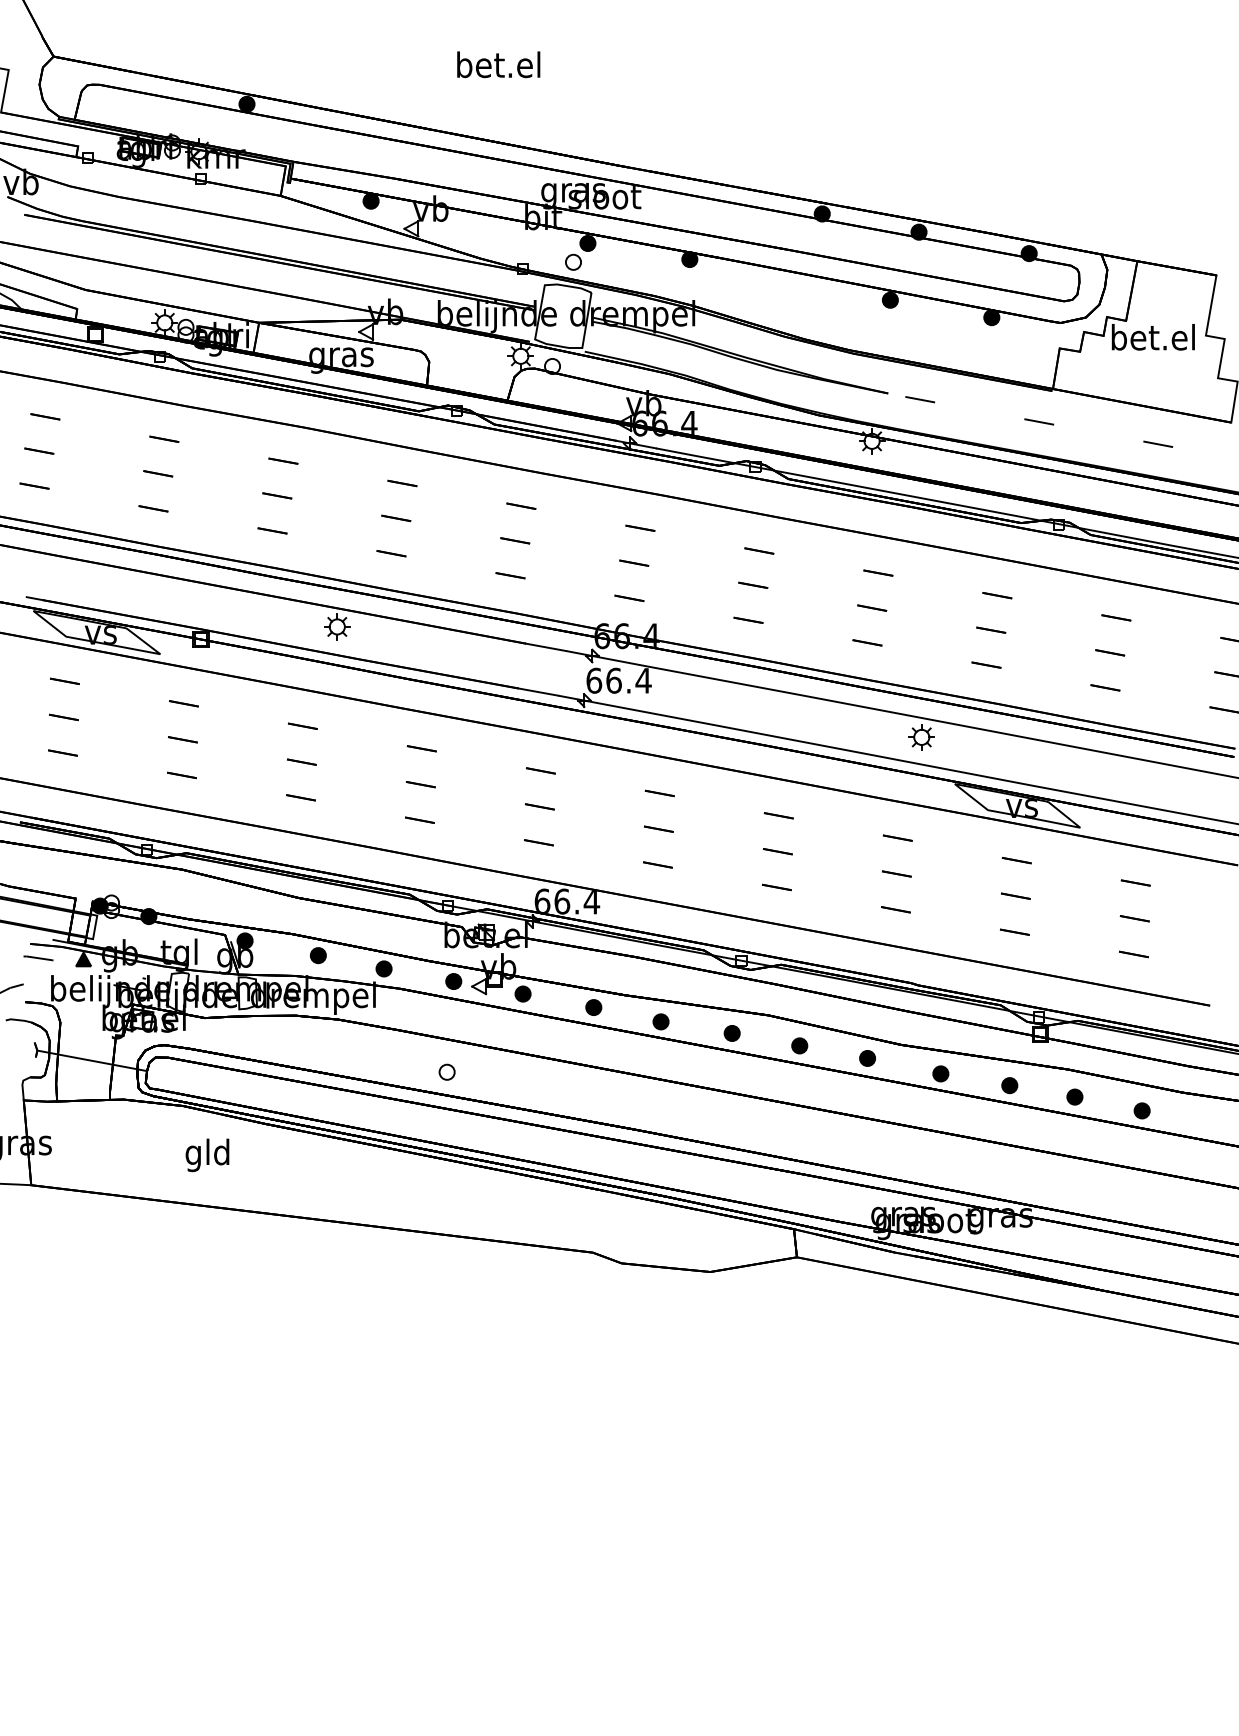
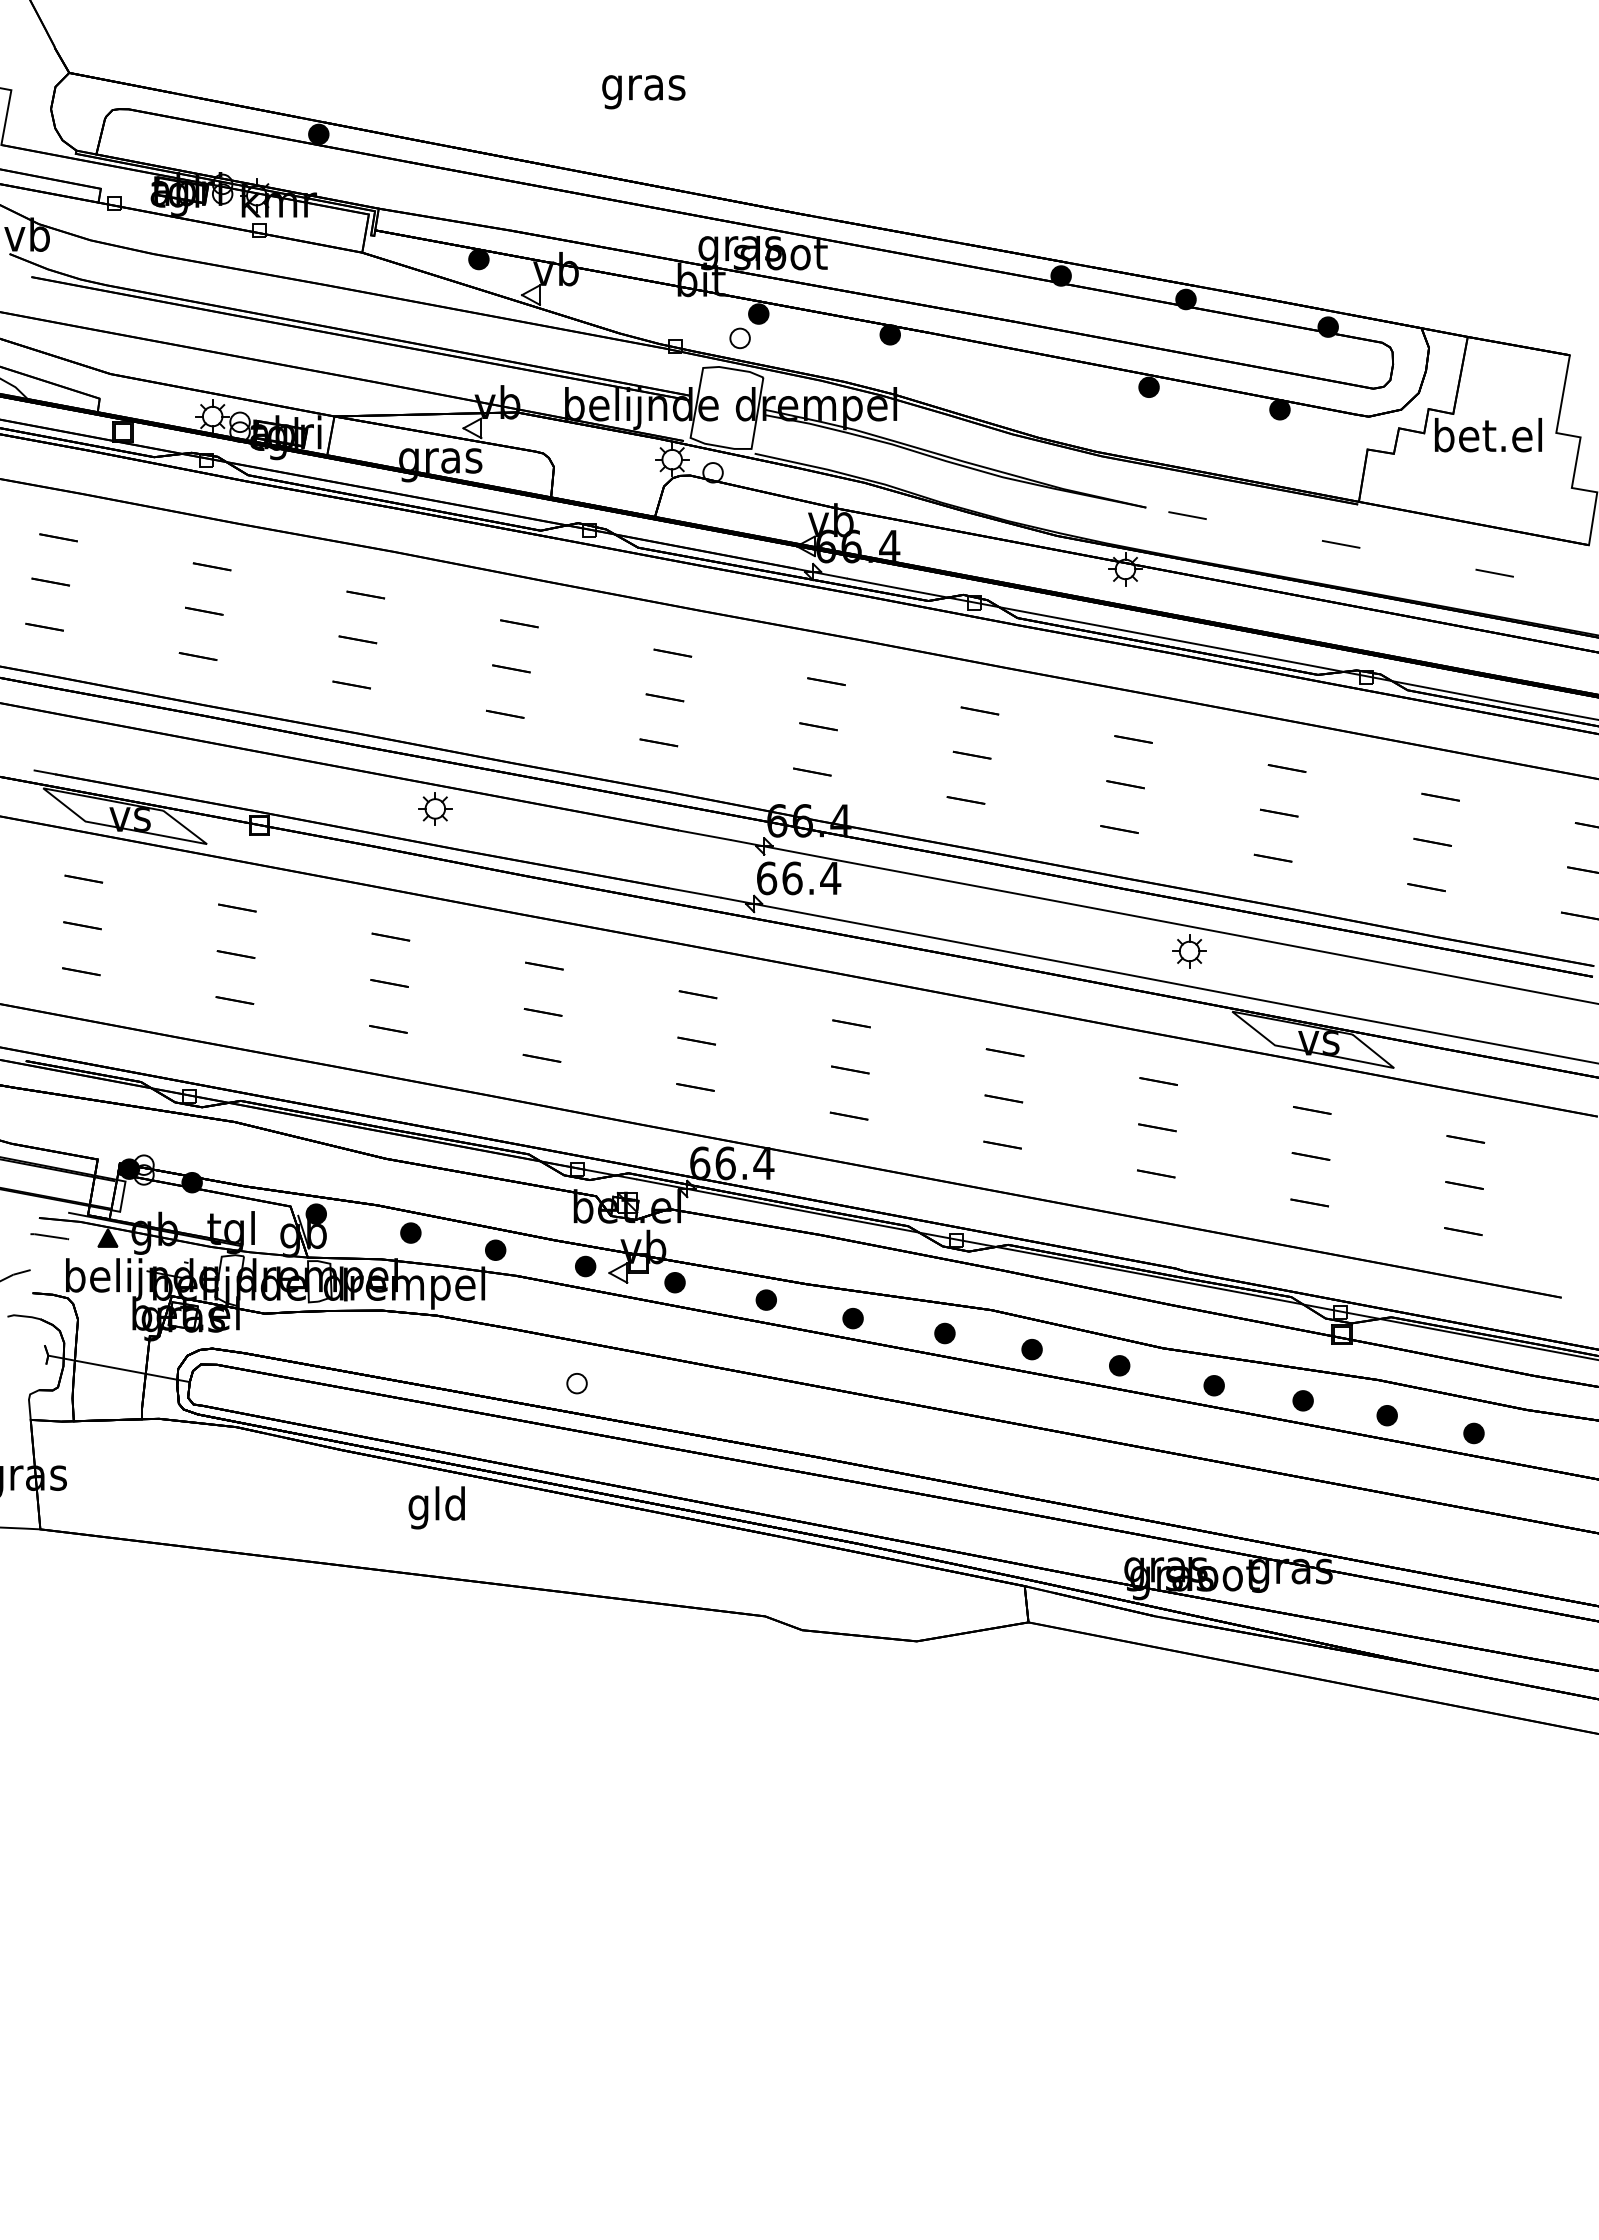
text: (498, 67) -> (643, 87), bet.el -> gras
text: (207, 1155) -> (436, 1507), moved

